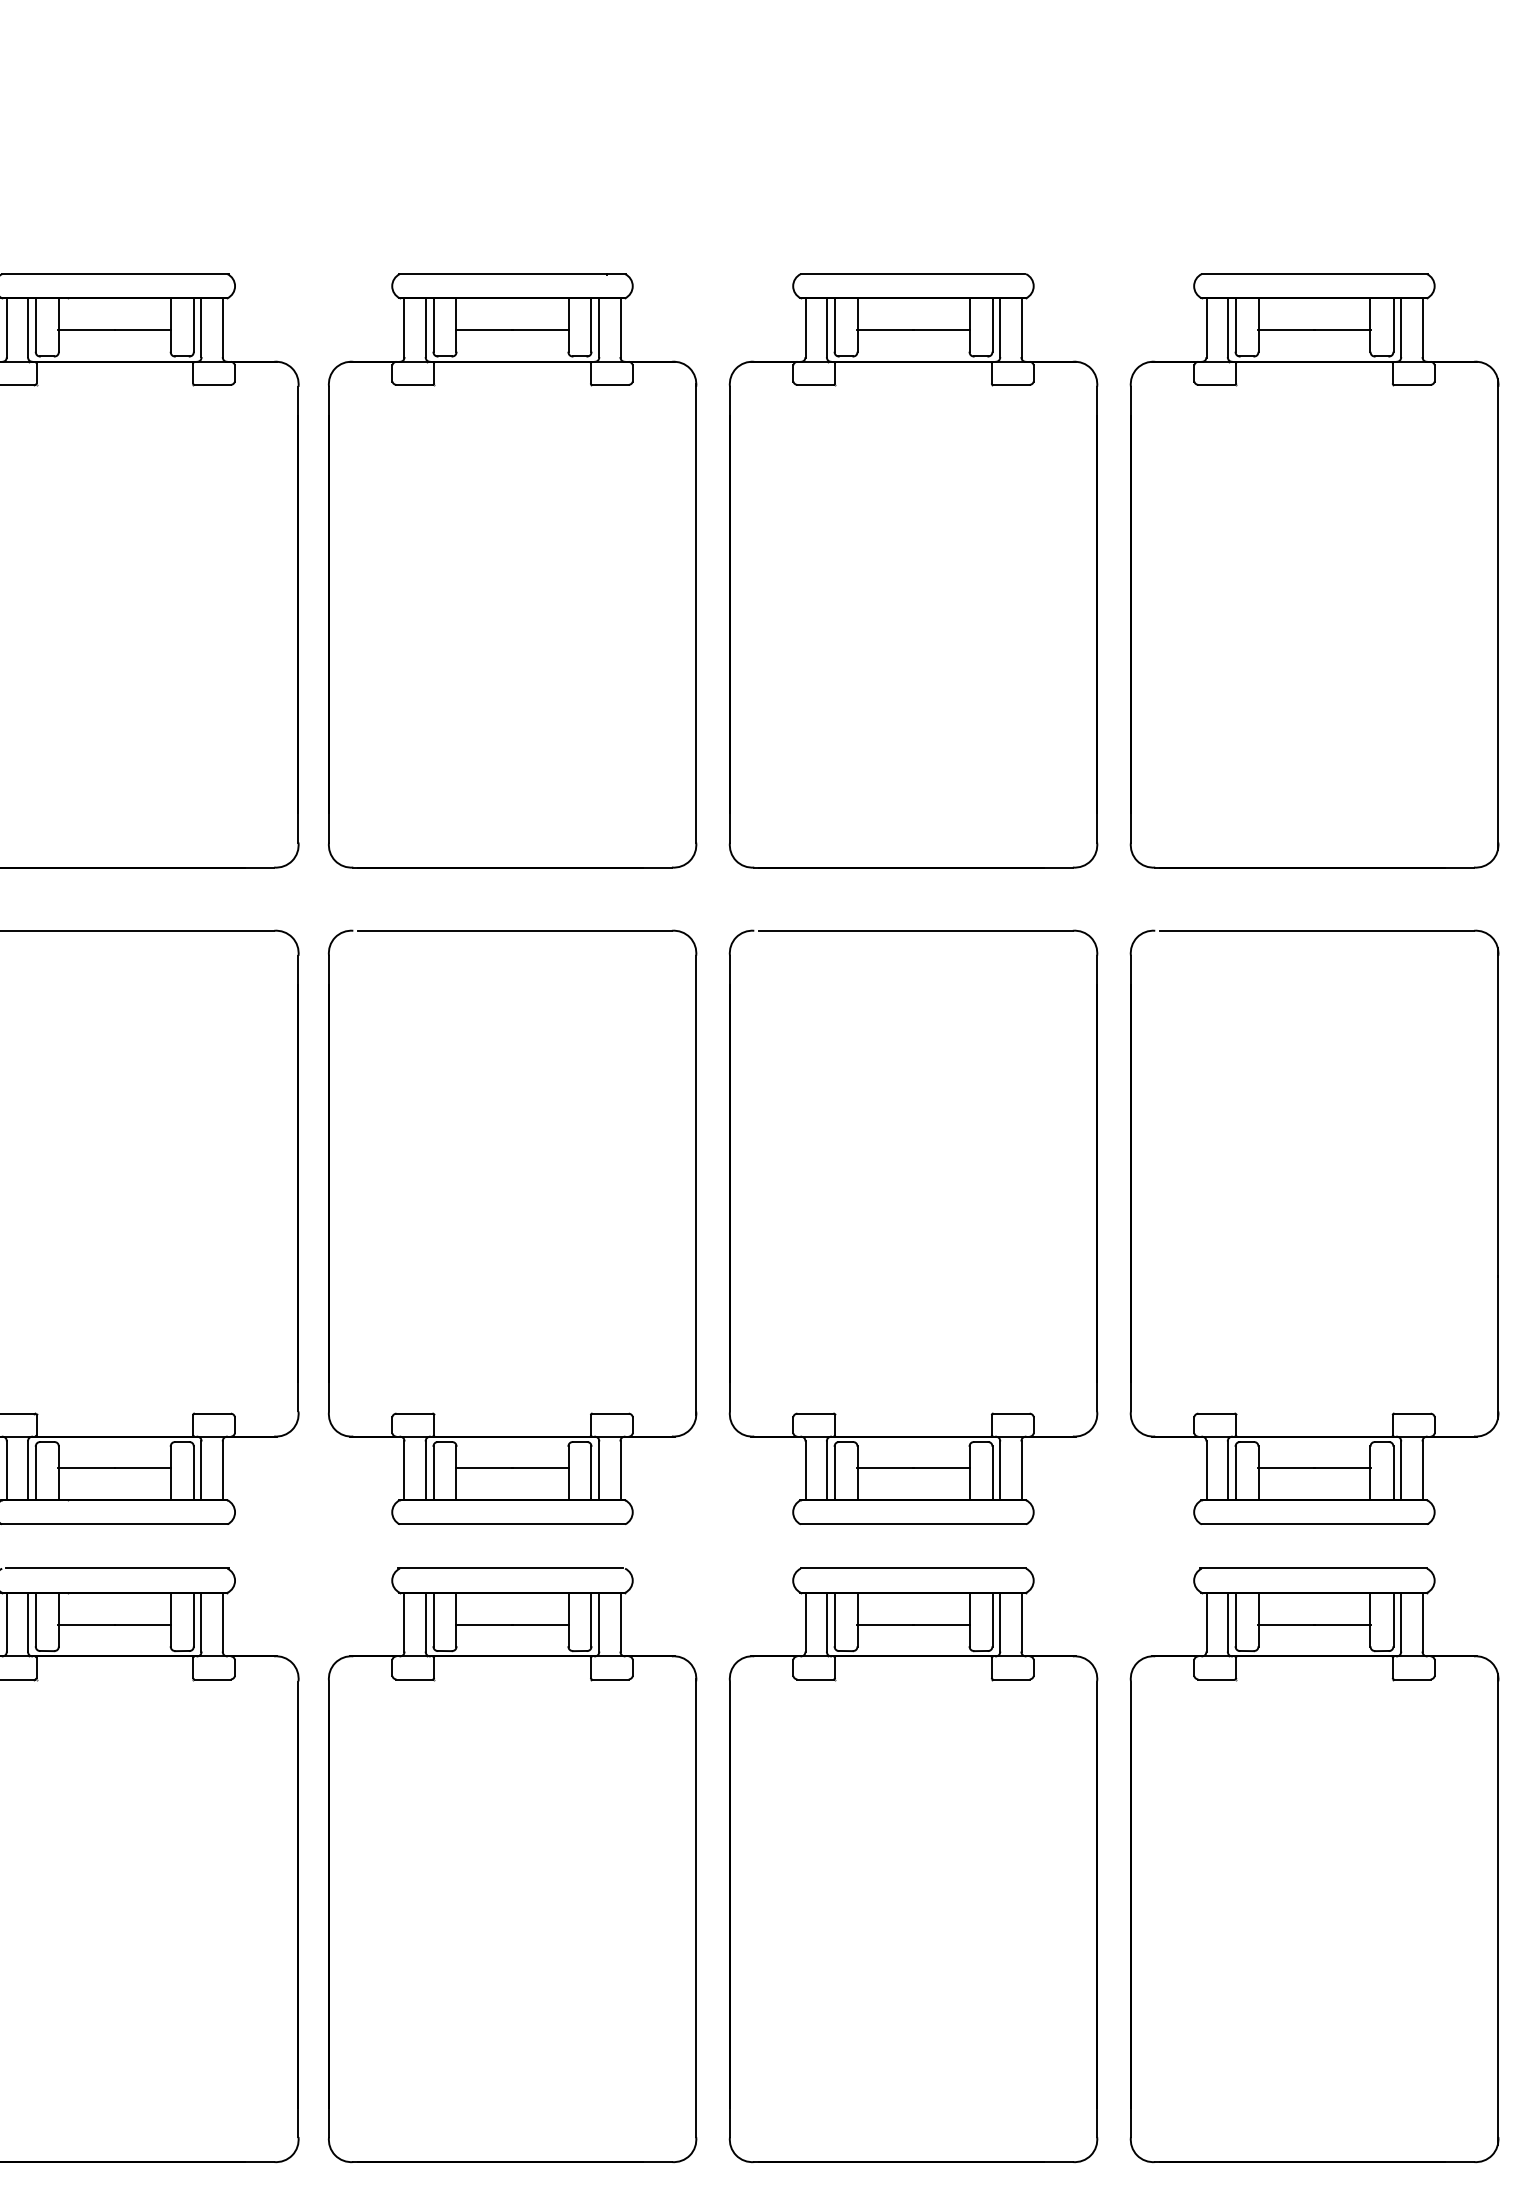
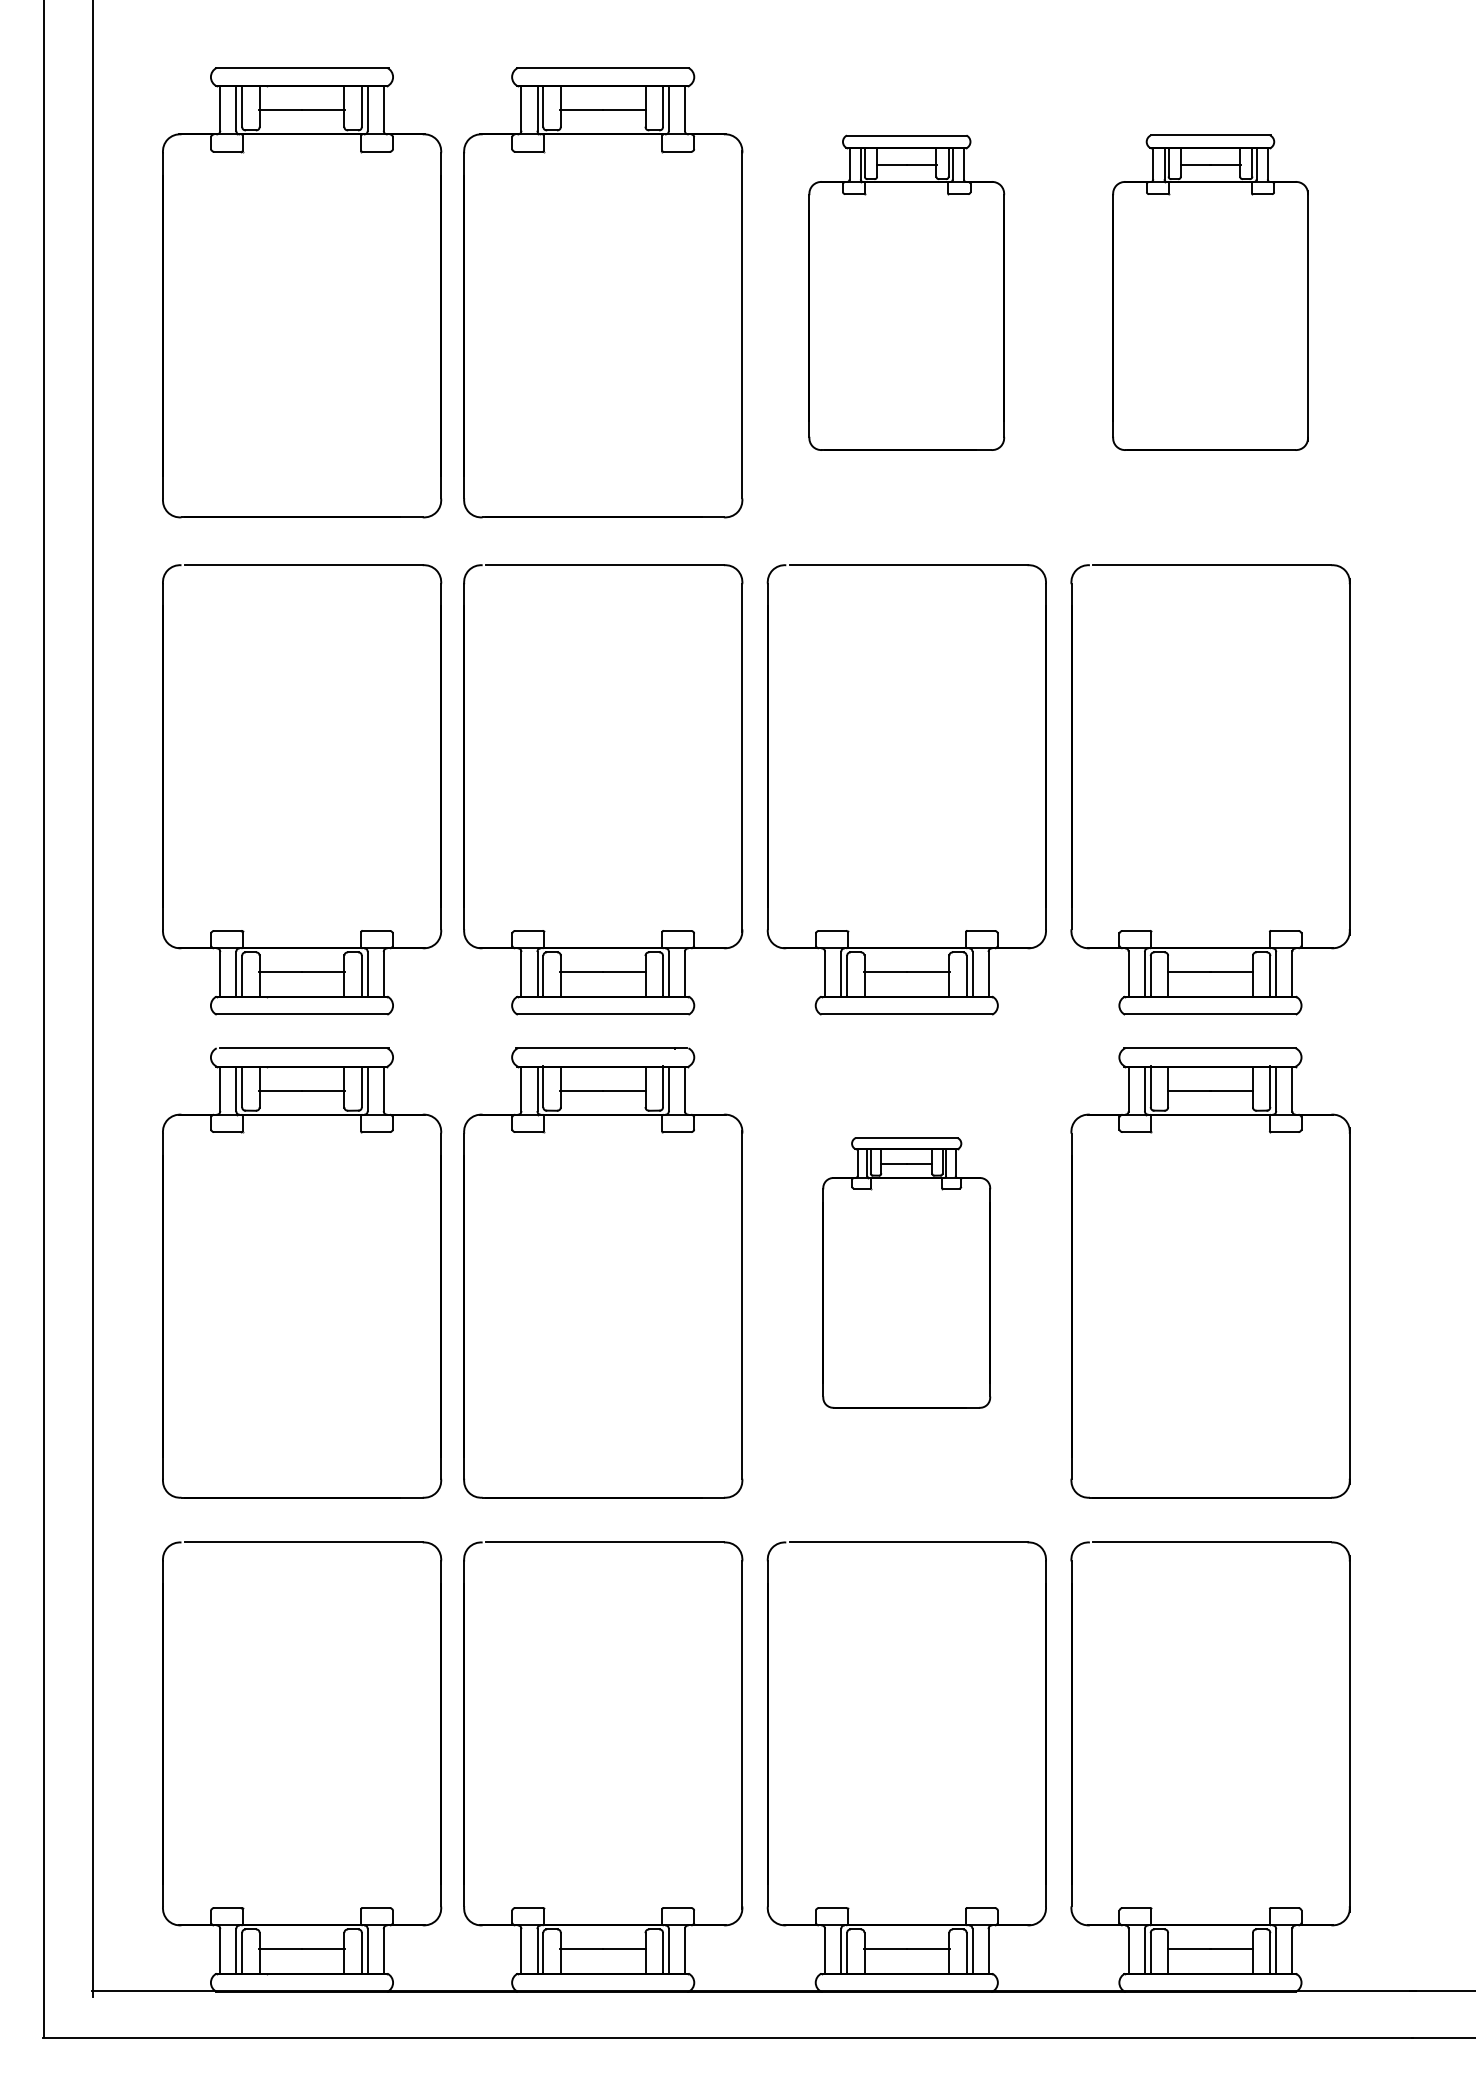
part: (913, 570) -> (906, 292), size x0.7
part: (1314, 570) -> (1210, 292), size x0.7
part: (913, 1864) -> (906, 1272), size x0.6

